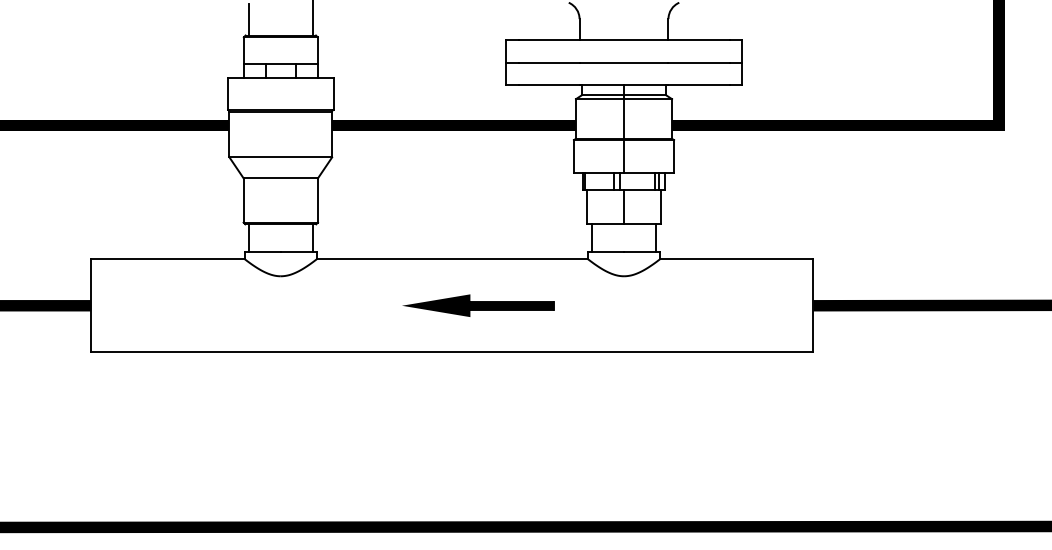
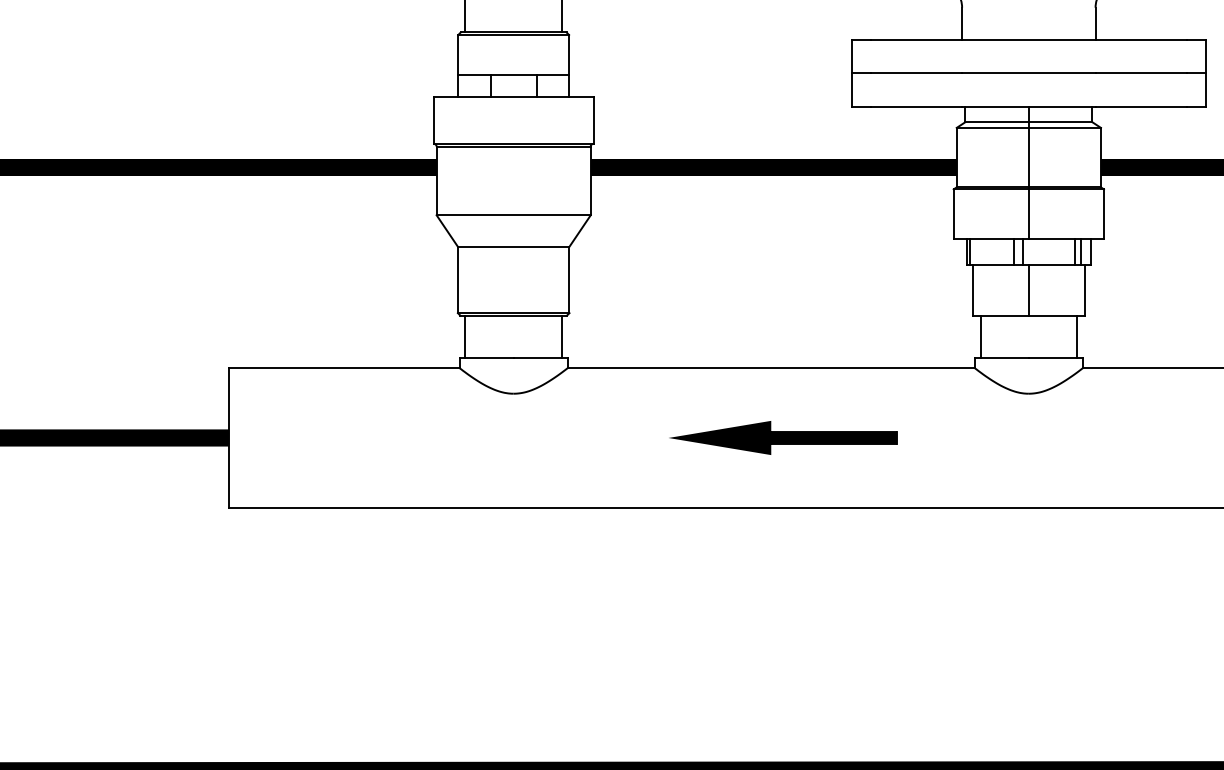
part: (478, 305) -> (783, 437), moved

